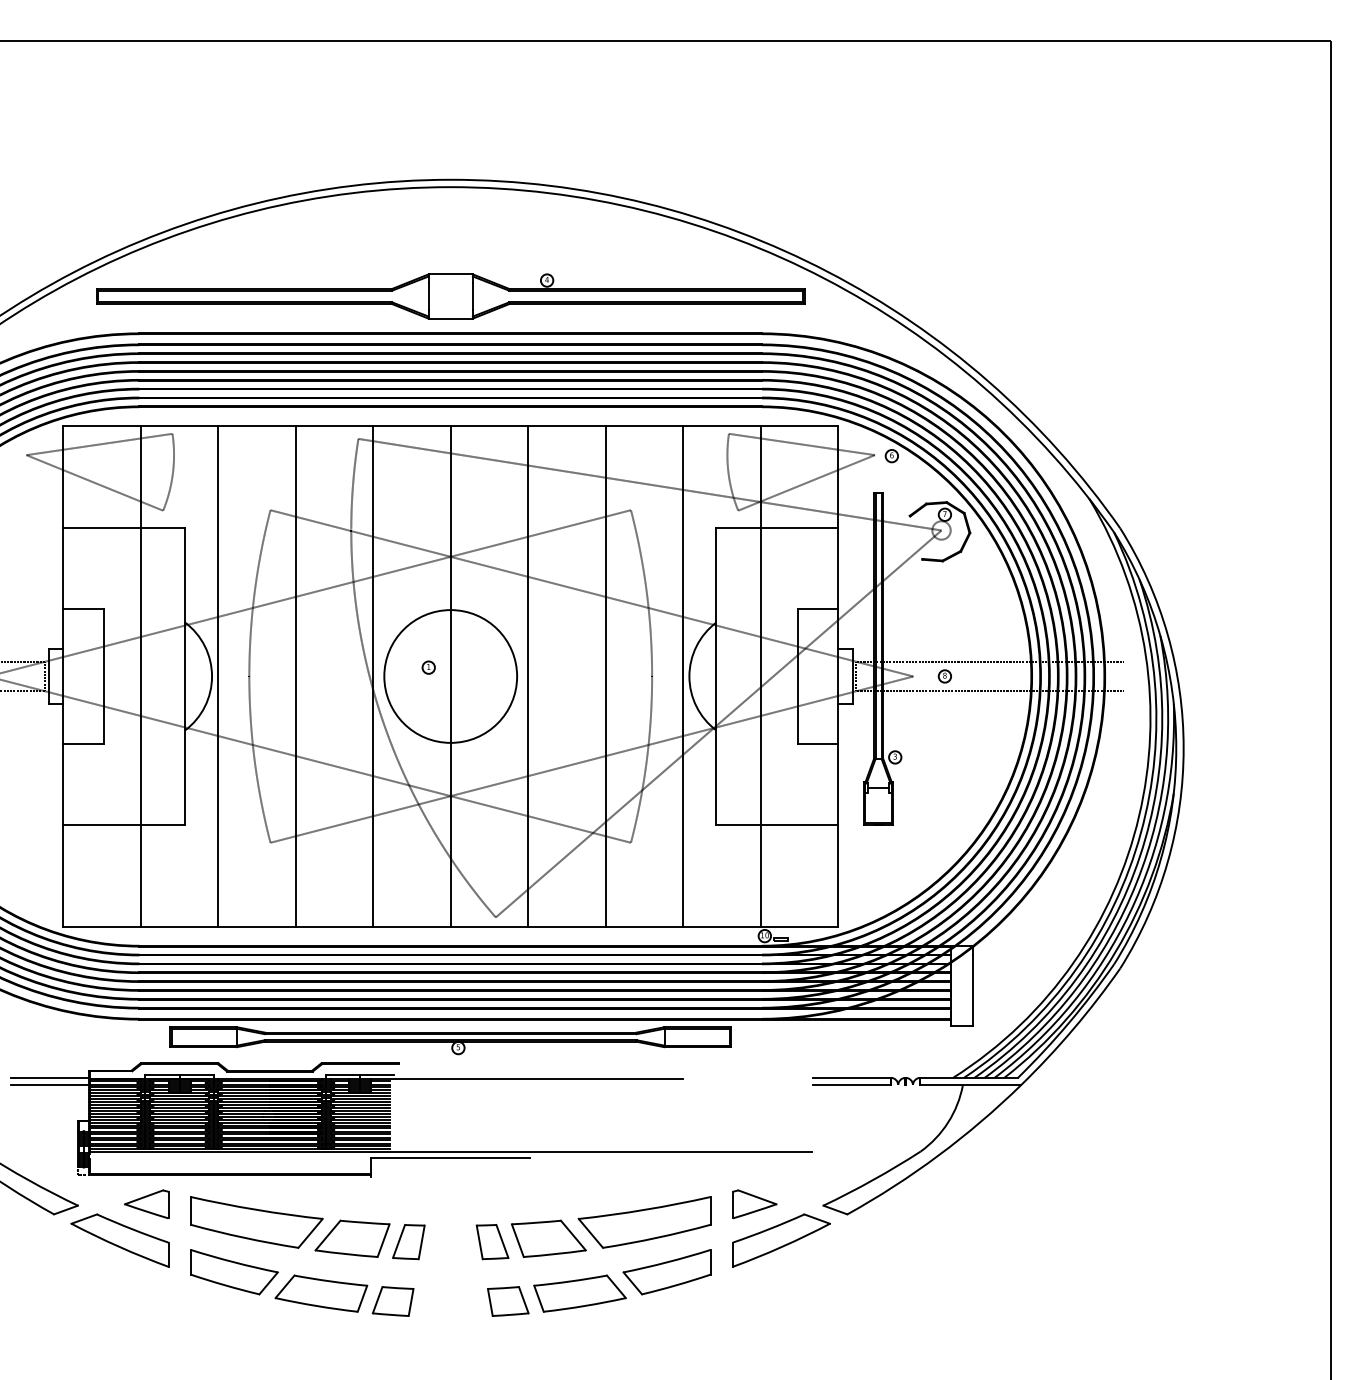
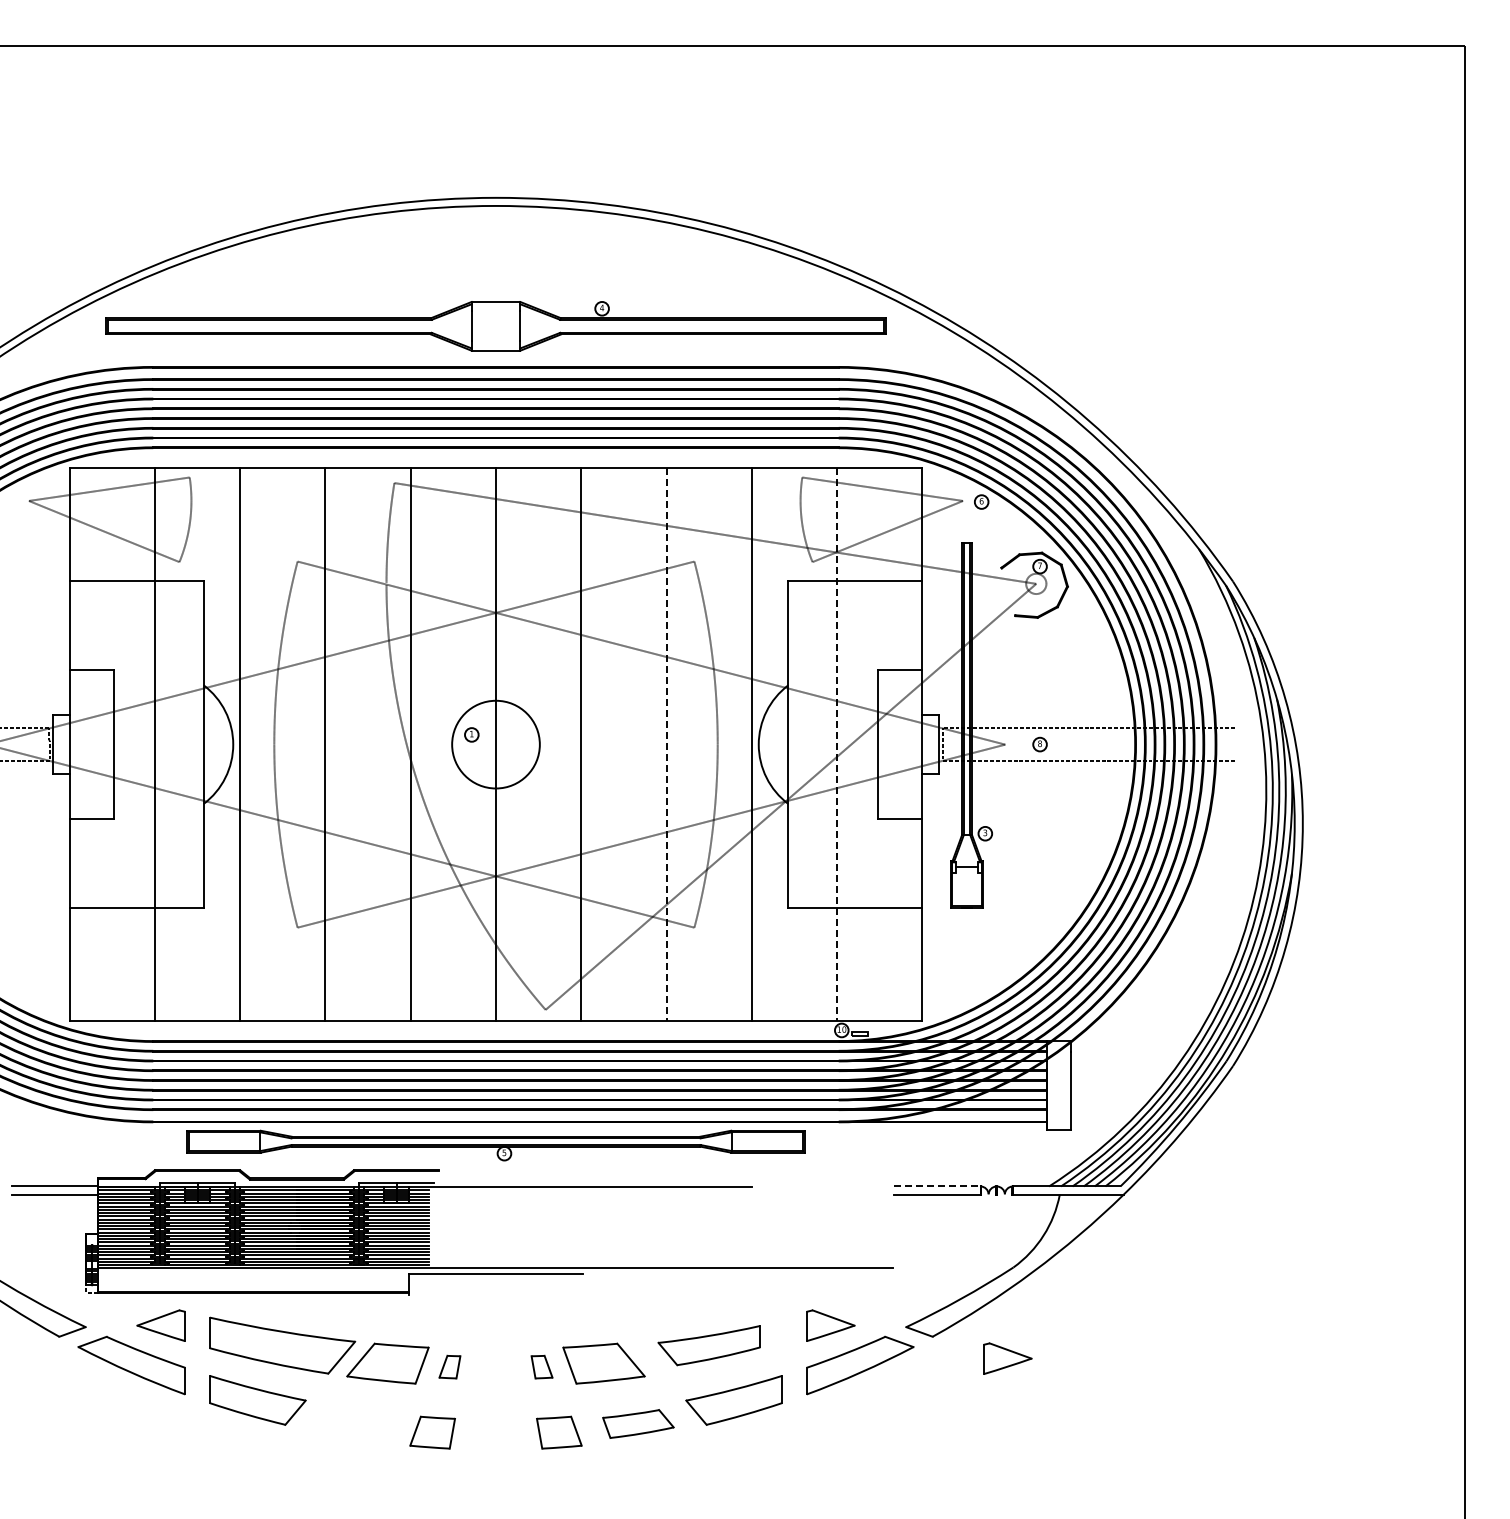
circle: (450, 676) -> (495, 744), size x0.6
line: (605, 677) -> (666, 745), solid -> dashed
line: (760, 677) -> (837, 745), solid -> dashed
line: (851, 1077) -> (937, 1186), solid -> dashed
part: (643, 1222) -> (708, 1345), size x0.7
part: (915, 1234) -> (1007, 1358), added
part: (408, 1241) -> (449, 1366), size x0.6
part: (492, 1241) -> (541, 1366), size x0.6
part: (321, 1293) -> (353, 1423), removed
part: (580, 1293) -> (638, 1423), size x0.7

